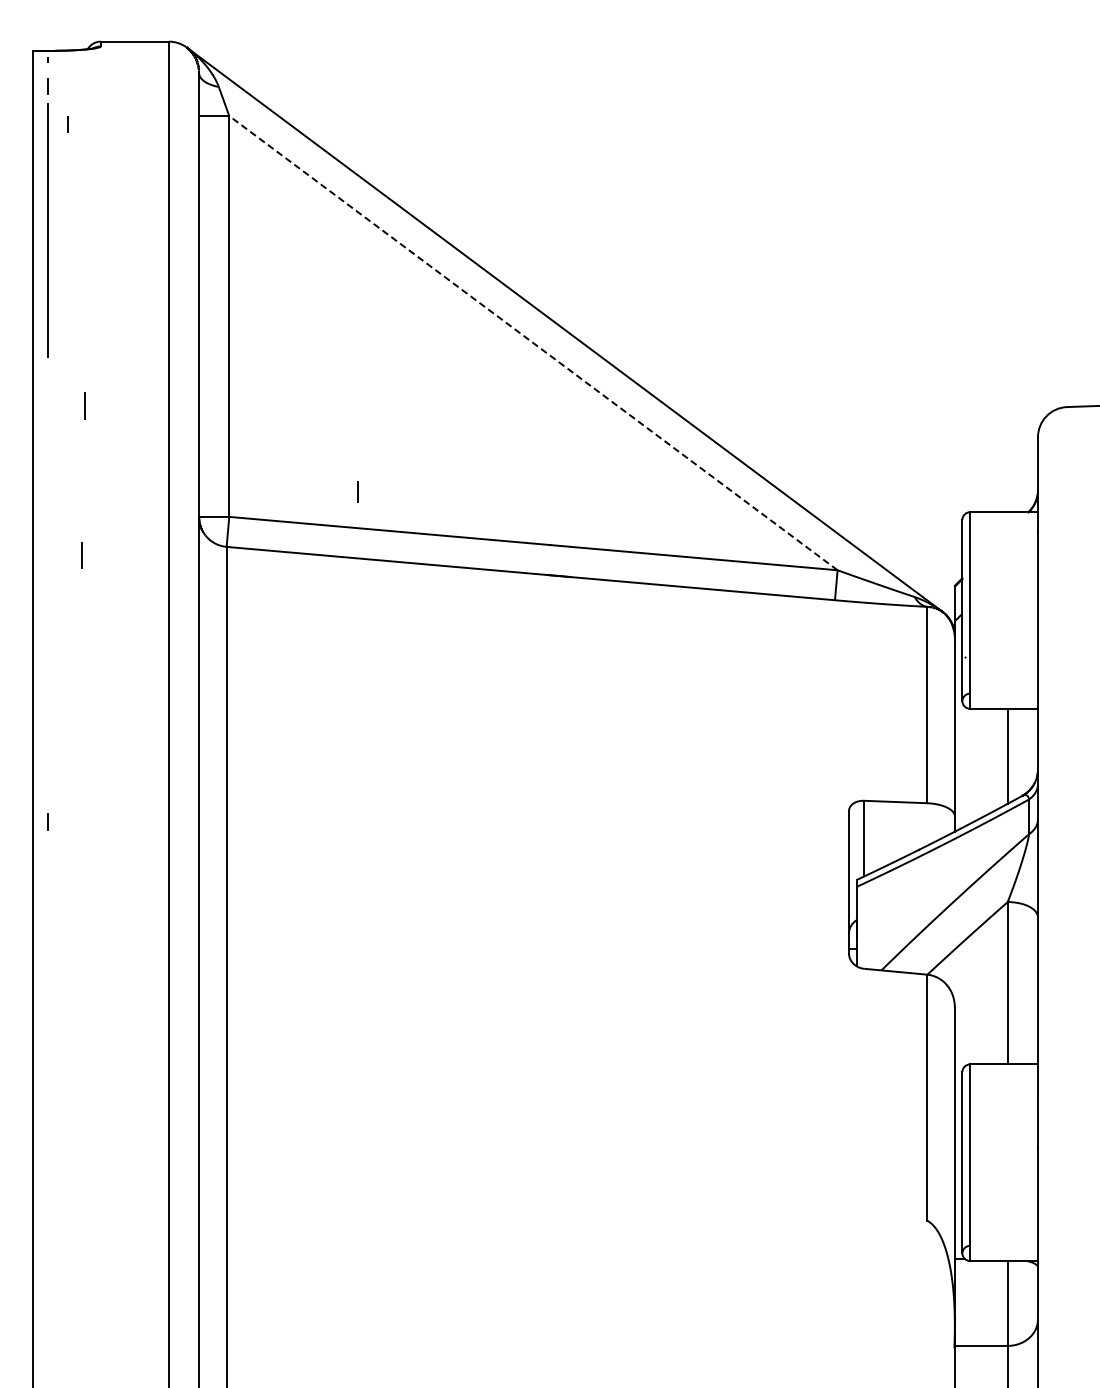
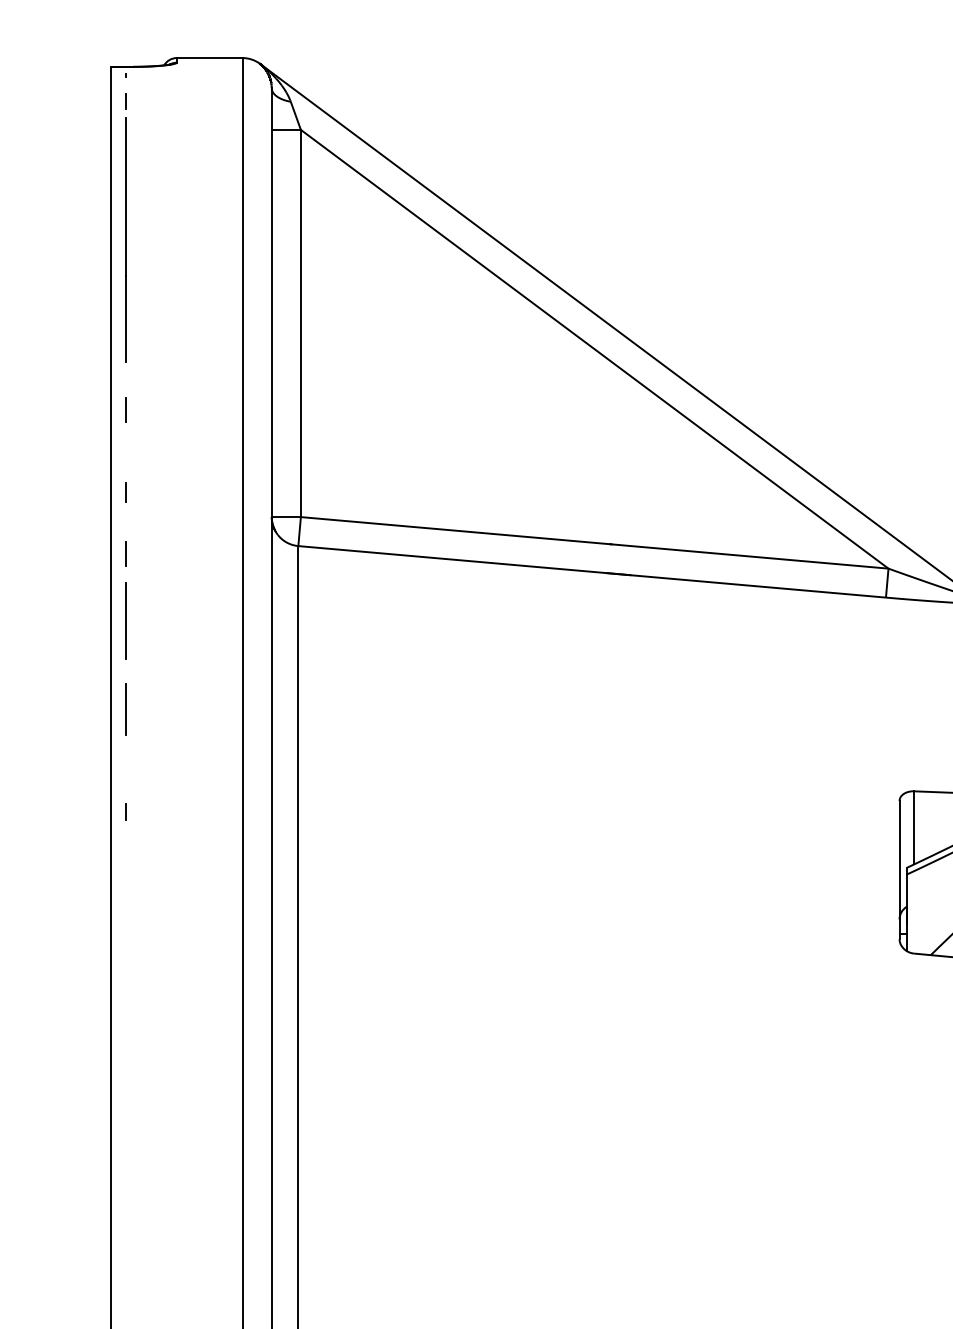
line: (67, 124) -> (144, 138), removed
line: (533, 343) -> (594, 349), dashed -> solid
line: (84, 405) -> (125, 409), moved
line: (357, 491) -> (125, 492), moved
line: (81, 555) -> (125, 554), moved
line: (47, 623) -> (125, 620), added
line: (47, 715) -> (125, 708), added

